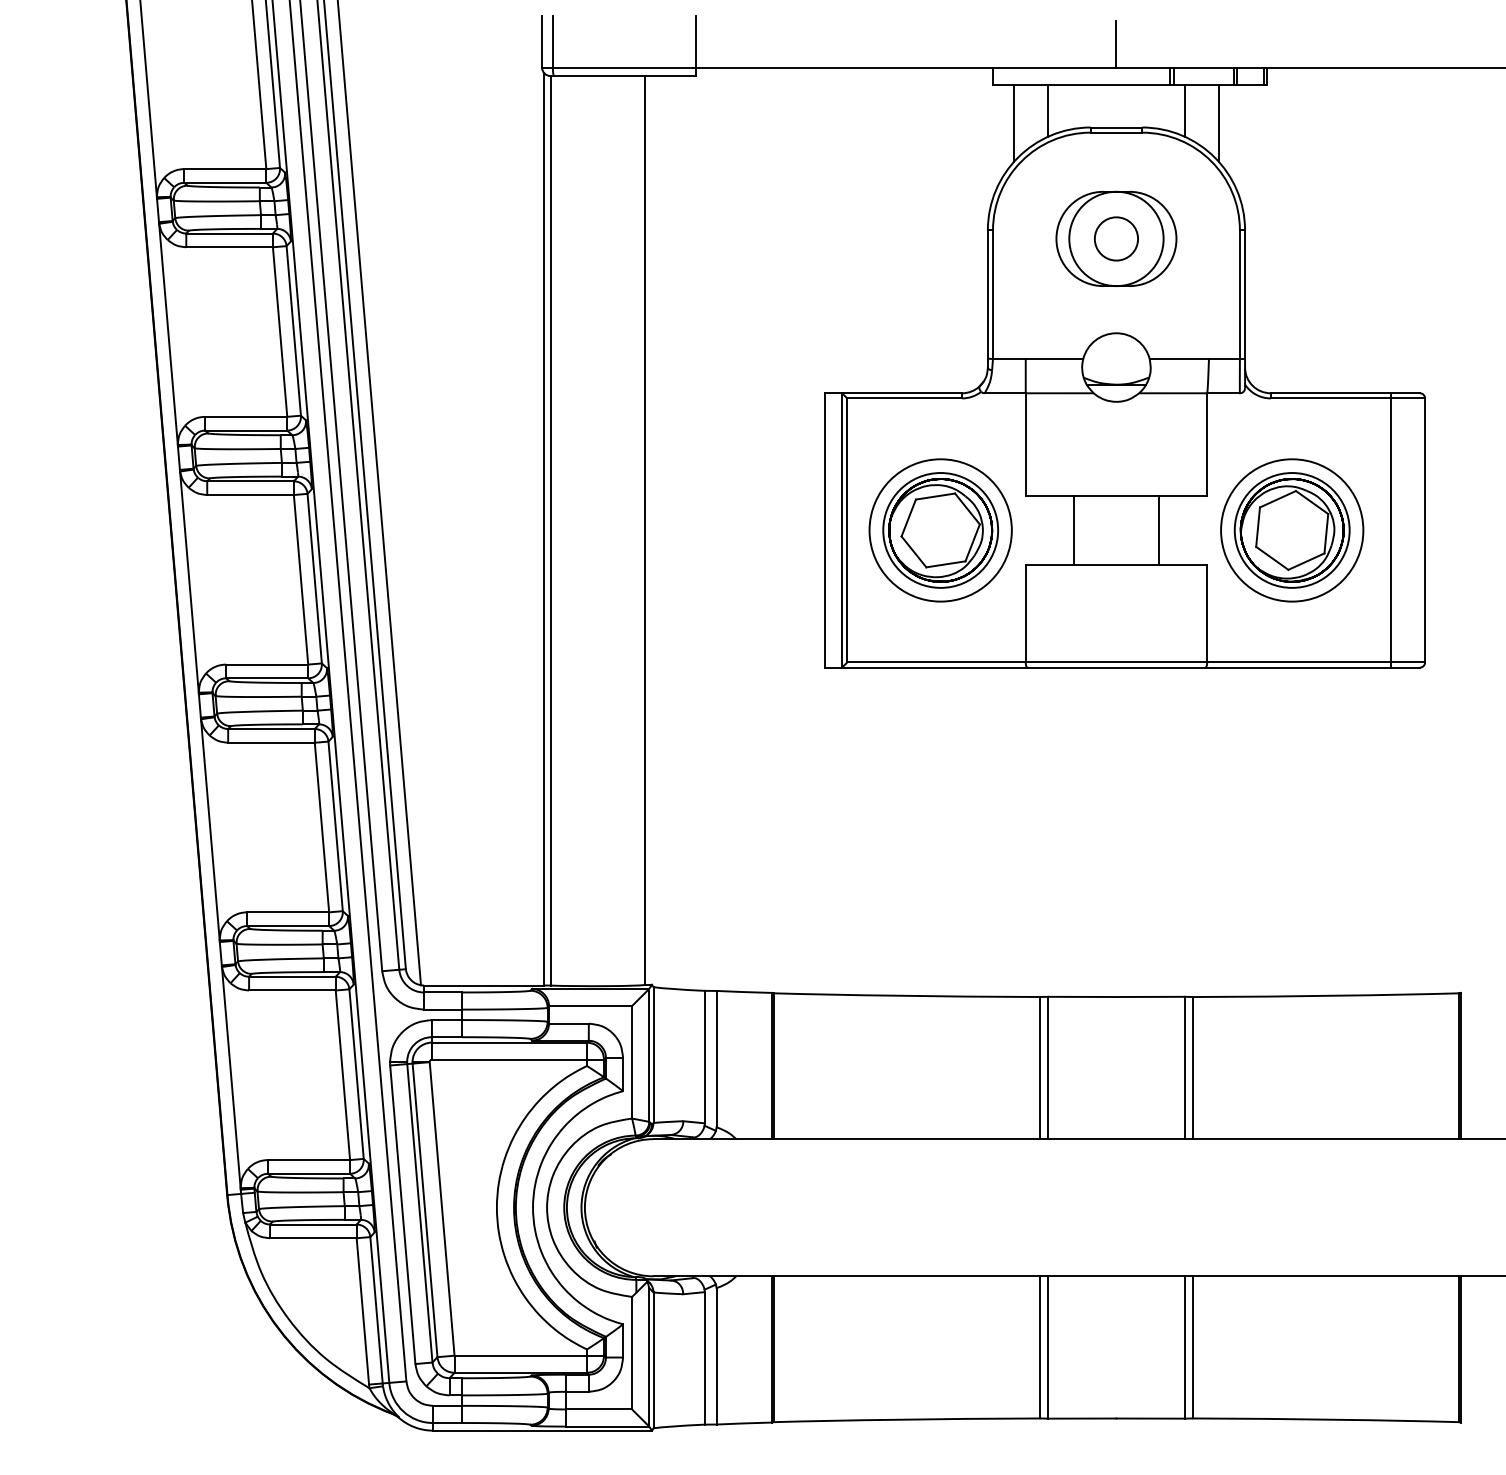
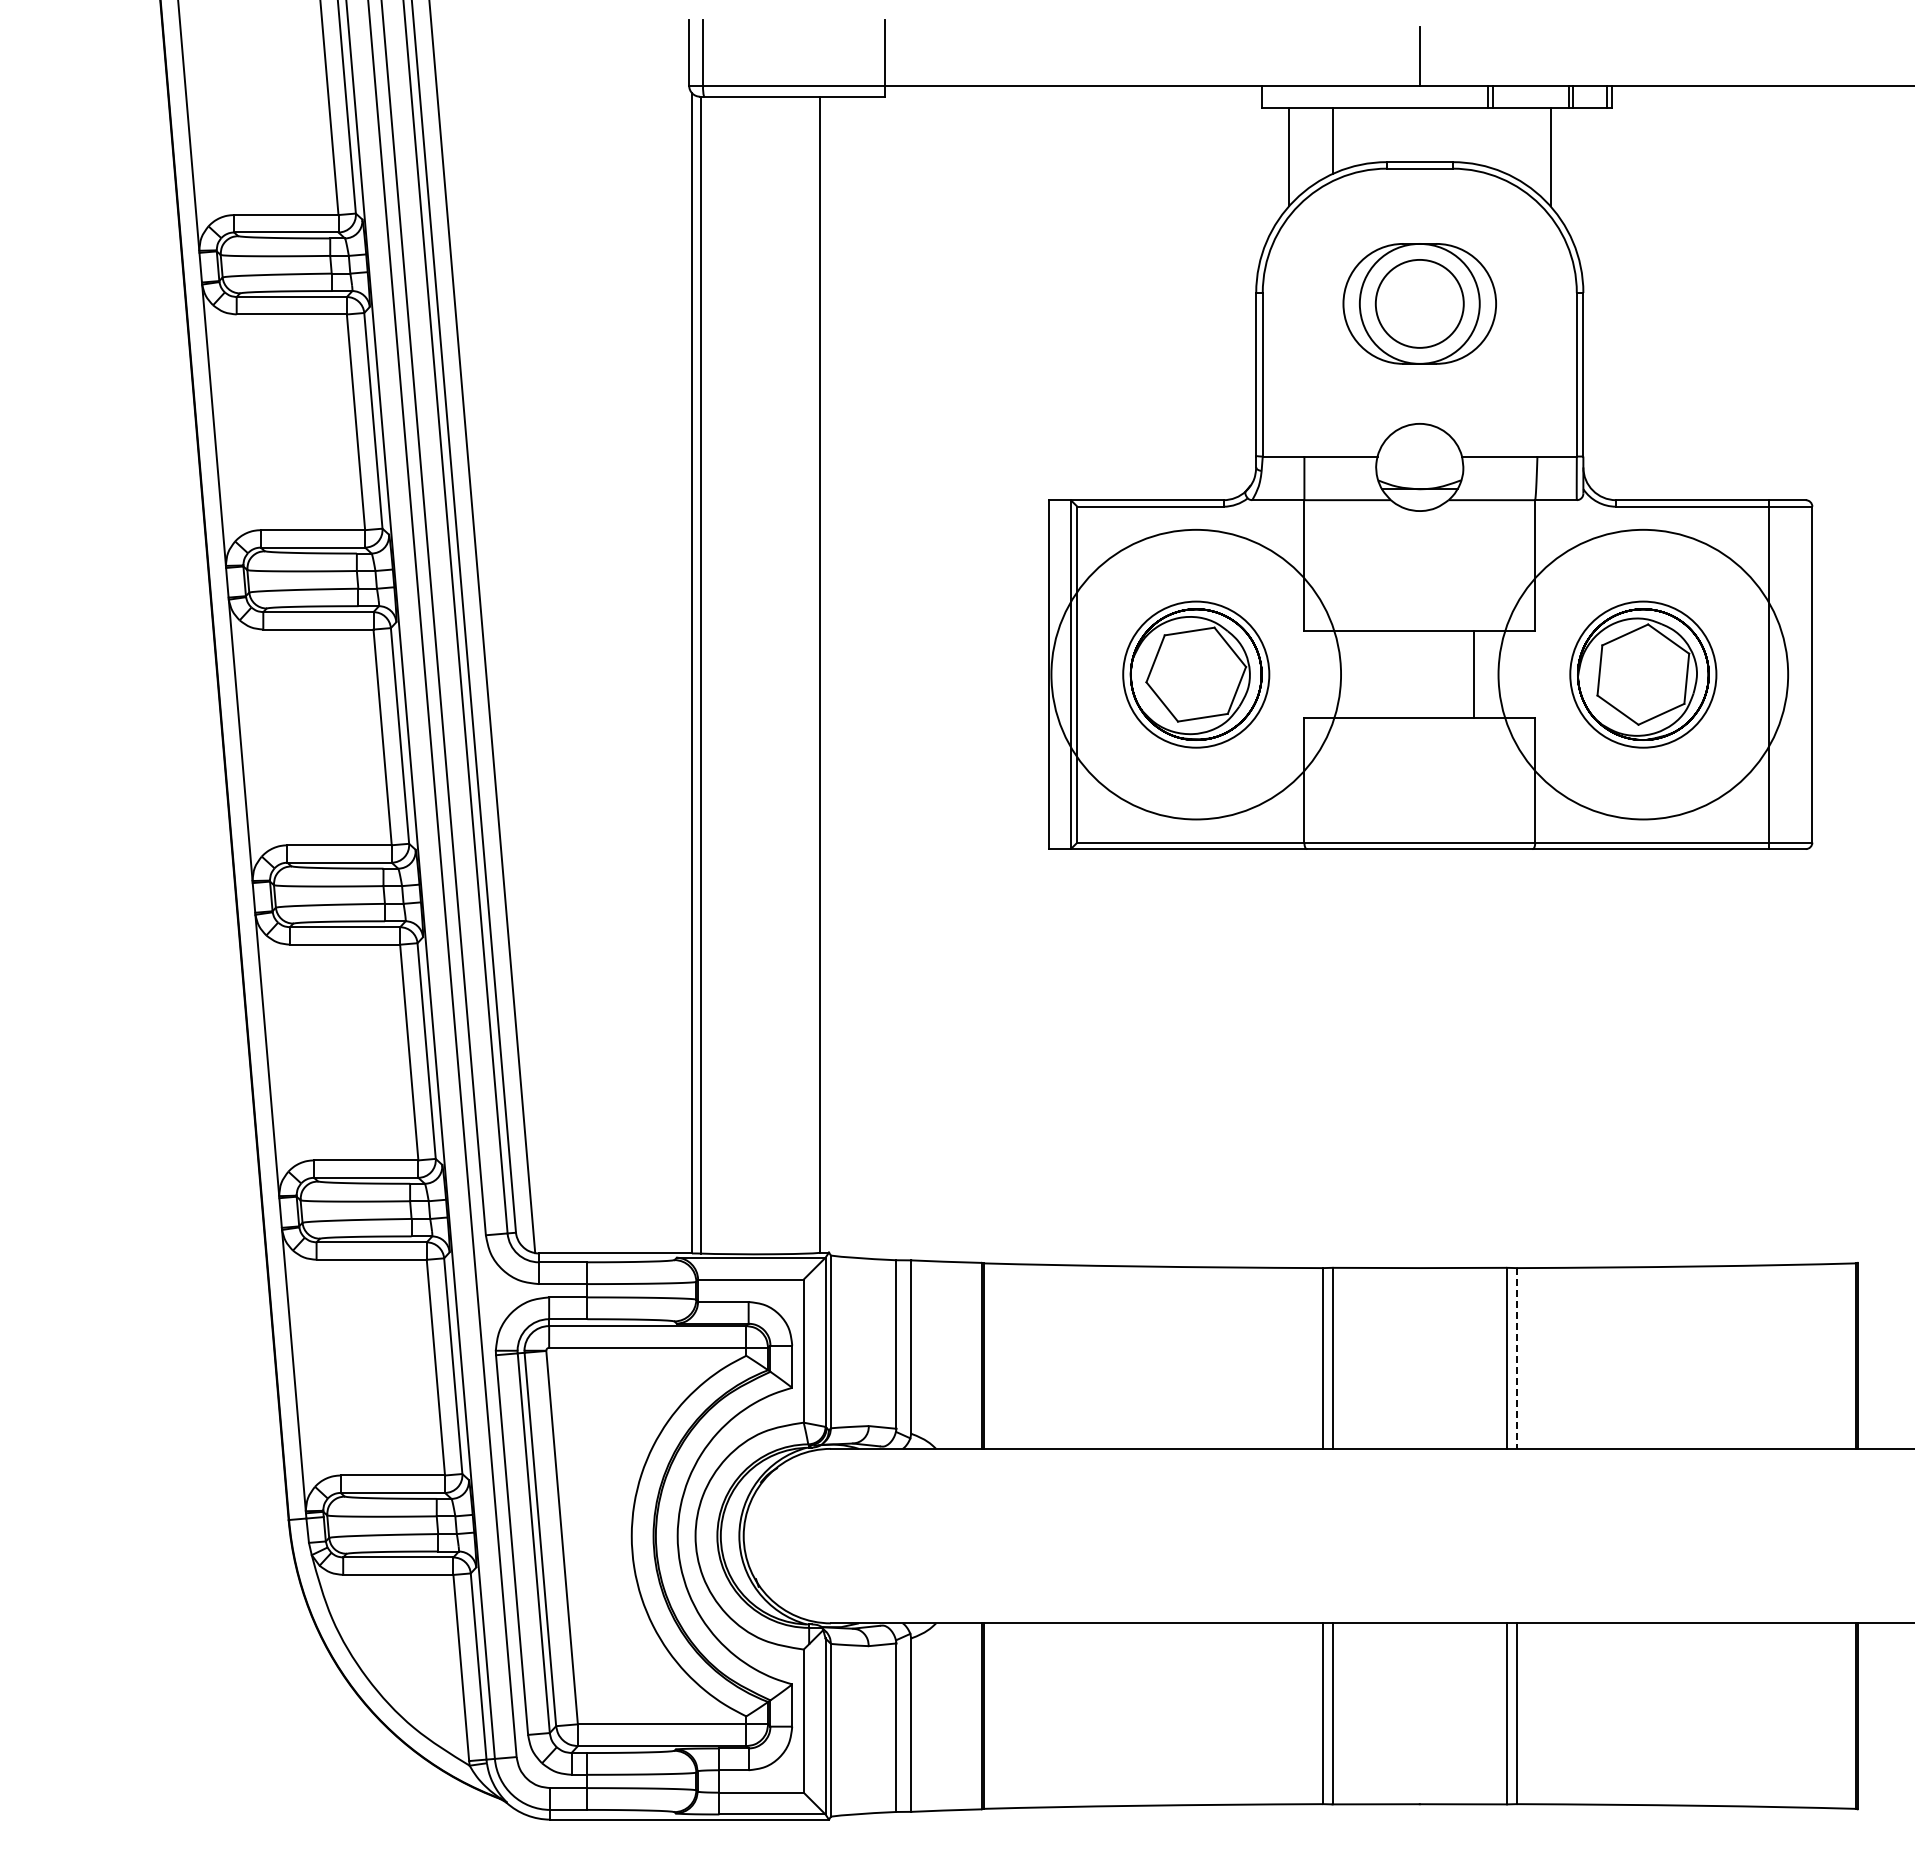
line: (1184, 110) -> (1506, 140), removed
circle: (1116, 238) -> (1419, 303), size x1.6
circle: (940, 530) -> (1195, 674), size x1.6
line: (1073, 530) -> (1365, 674), removed
circle: (1291, 530) -> (1642, 674), size x1.6
line: (1192, 1068) -> (1516, 1358), solid -> dashed

